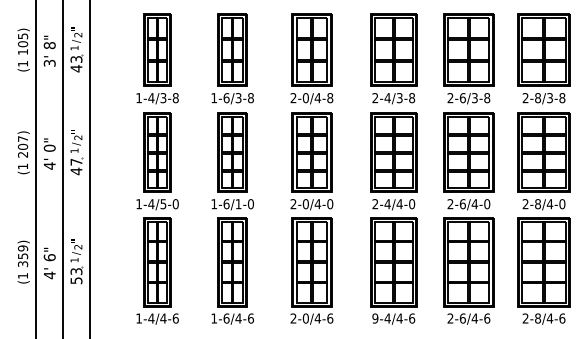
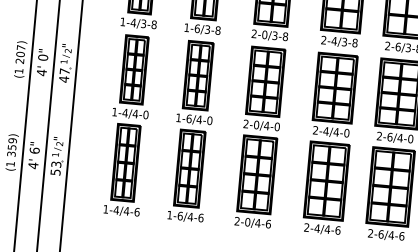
text: (317, 98) -> (274, 36), 2-0/4-8 -> 2-0/3-8
text: (163, 204) -> (135, 114), 1-4/5-0 -> 1-4/4-0
text: (238, 204) -> (199, 120), 1-6/1-0 -> 1-6/4-0
text: (375, 318) -> (306, 227), 9-4/4-6 -> 2-4/4-6

